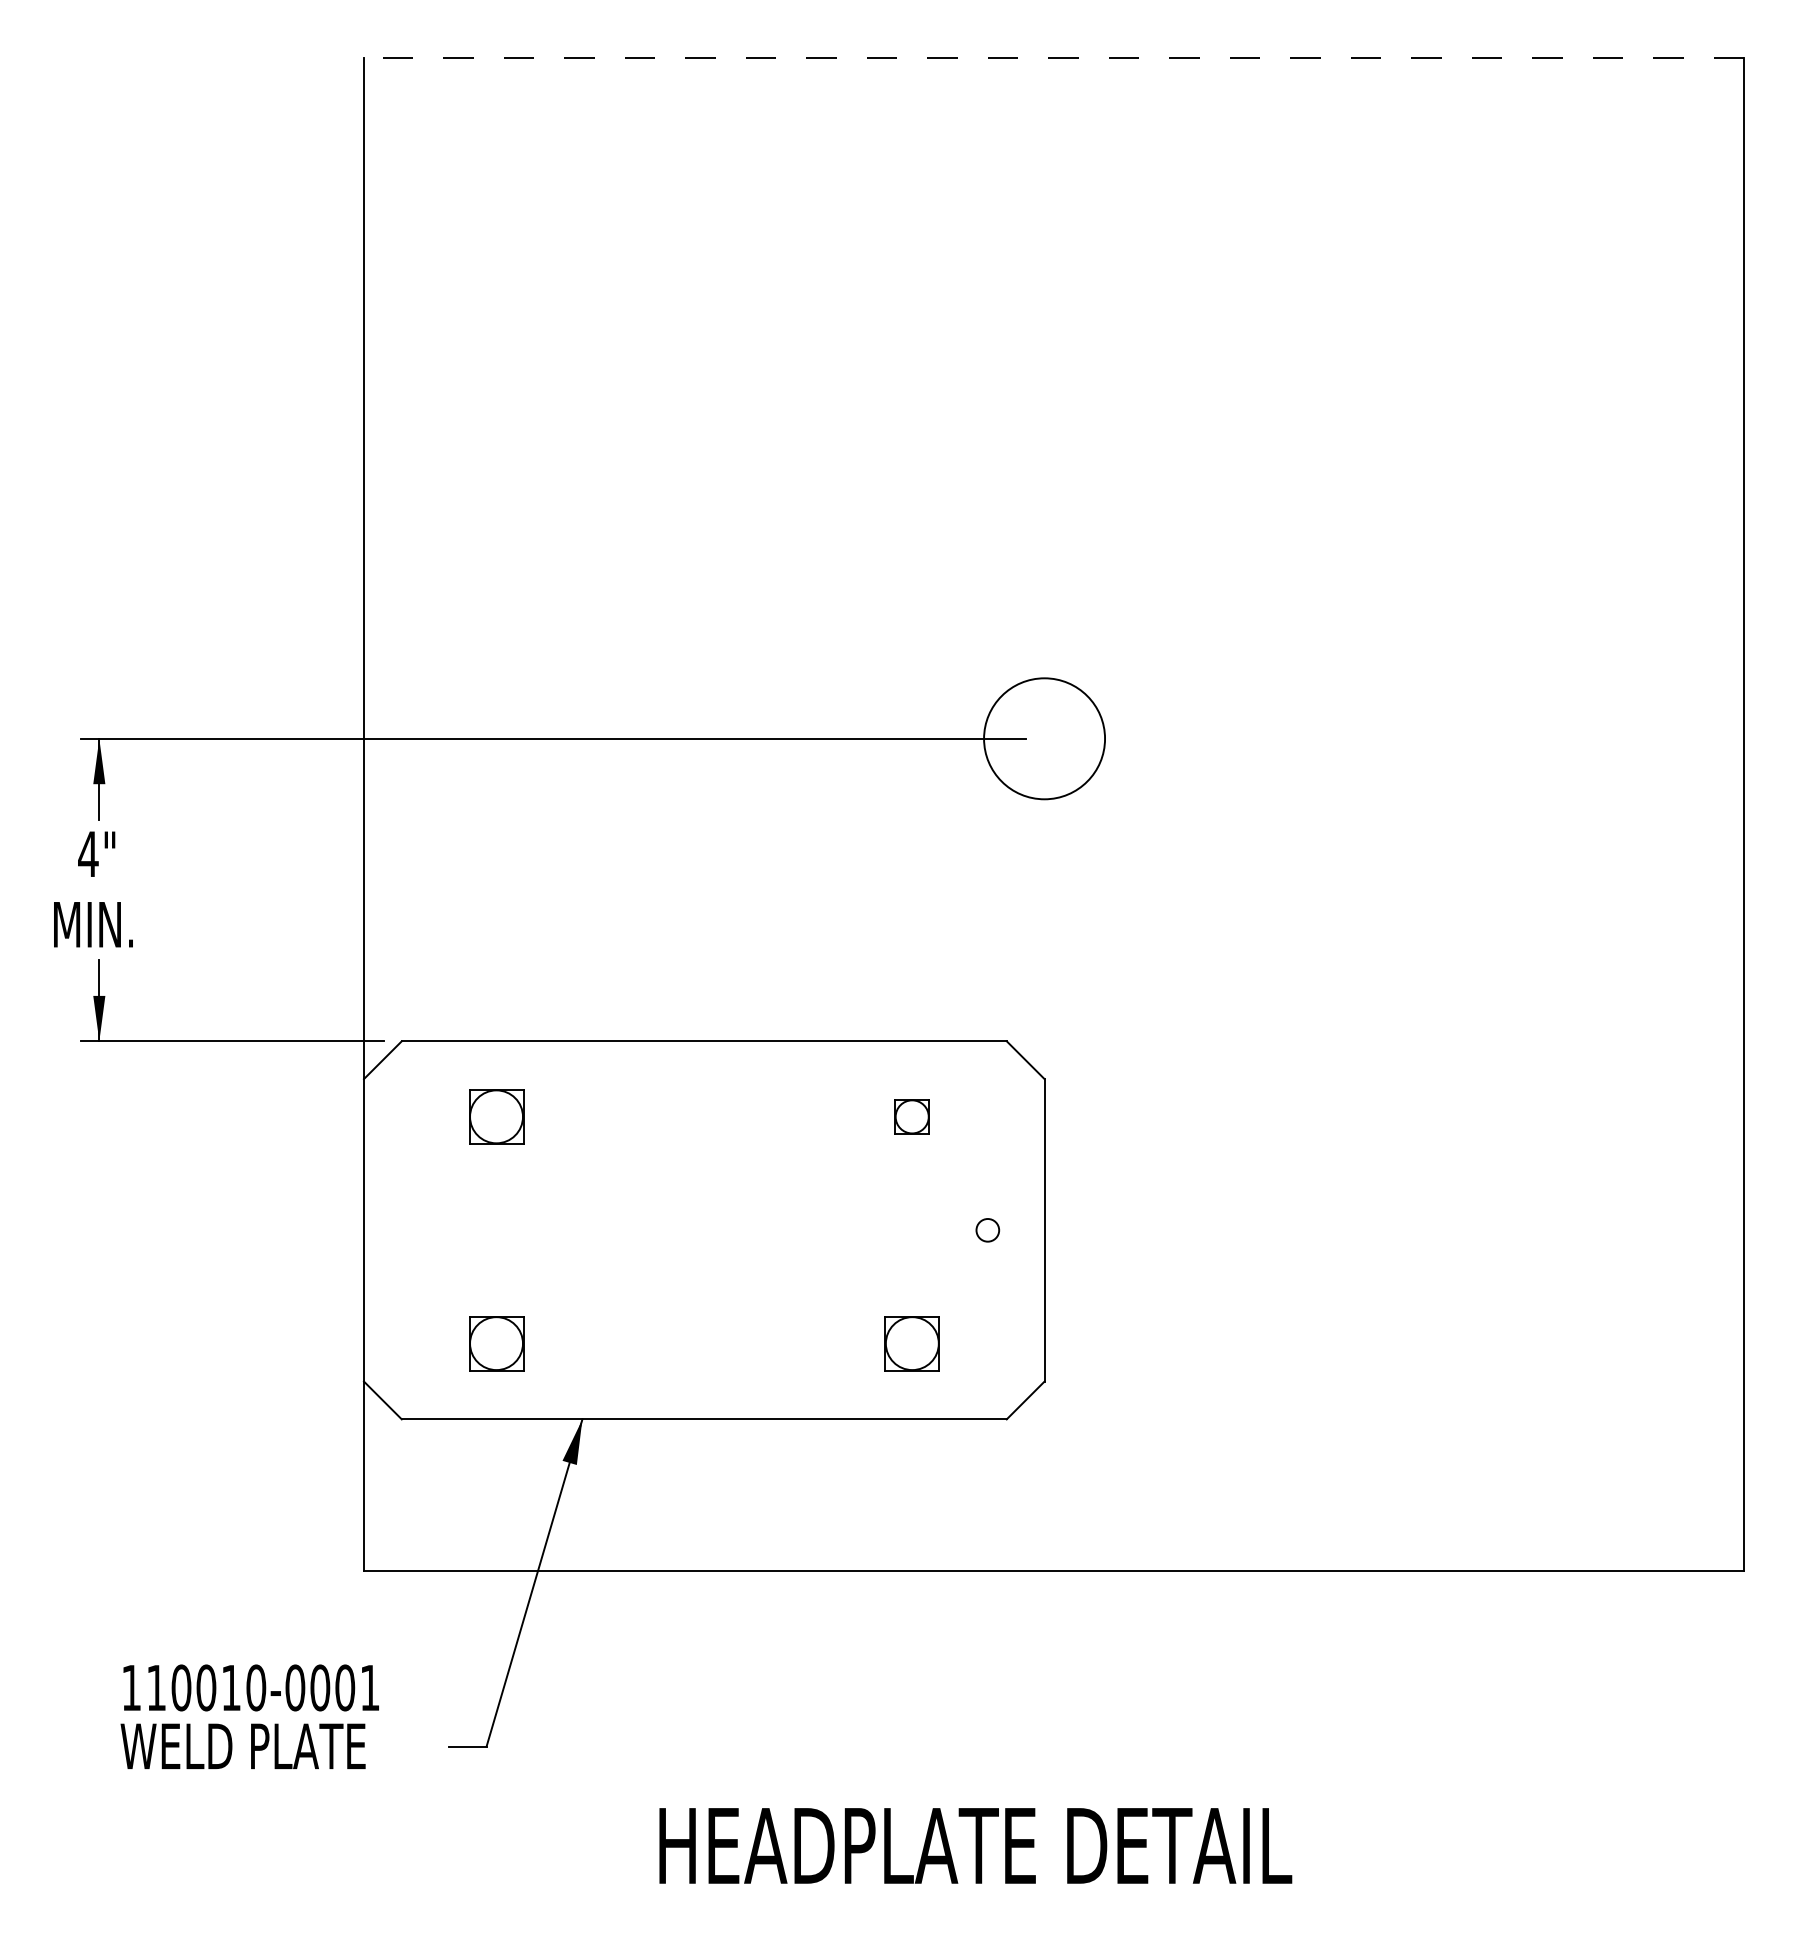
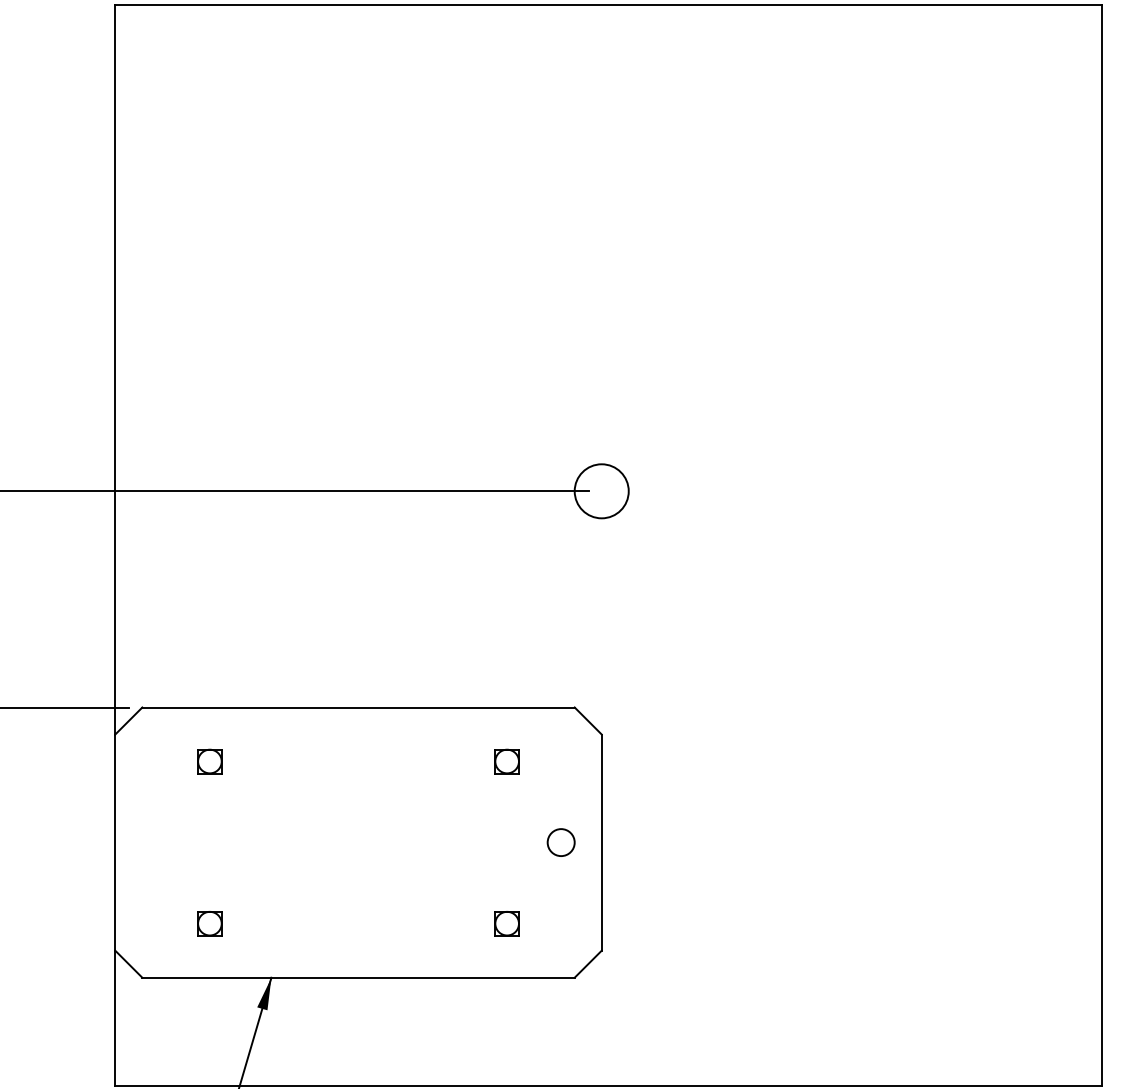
line: (1053, 58) -> (608, 5), dashed -> solid
circle: (1044, 738) -> (601, 491), size x0.62
part: (495, 1116) -> (209, 761), size x0.62
circle: (987, 1230) -> (560, 842), size x1.67
part: (495, 1343) -> (209, 923), size x0.62
part: (911, 1343) -> (506, 923), size x0.62

